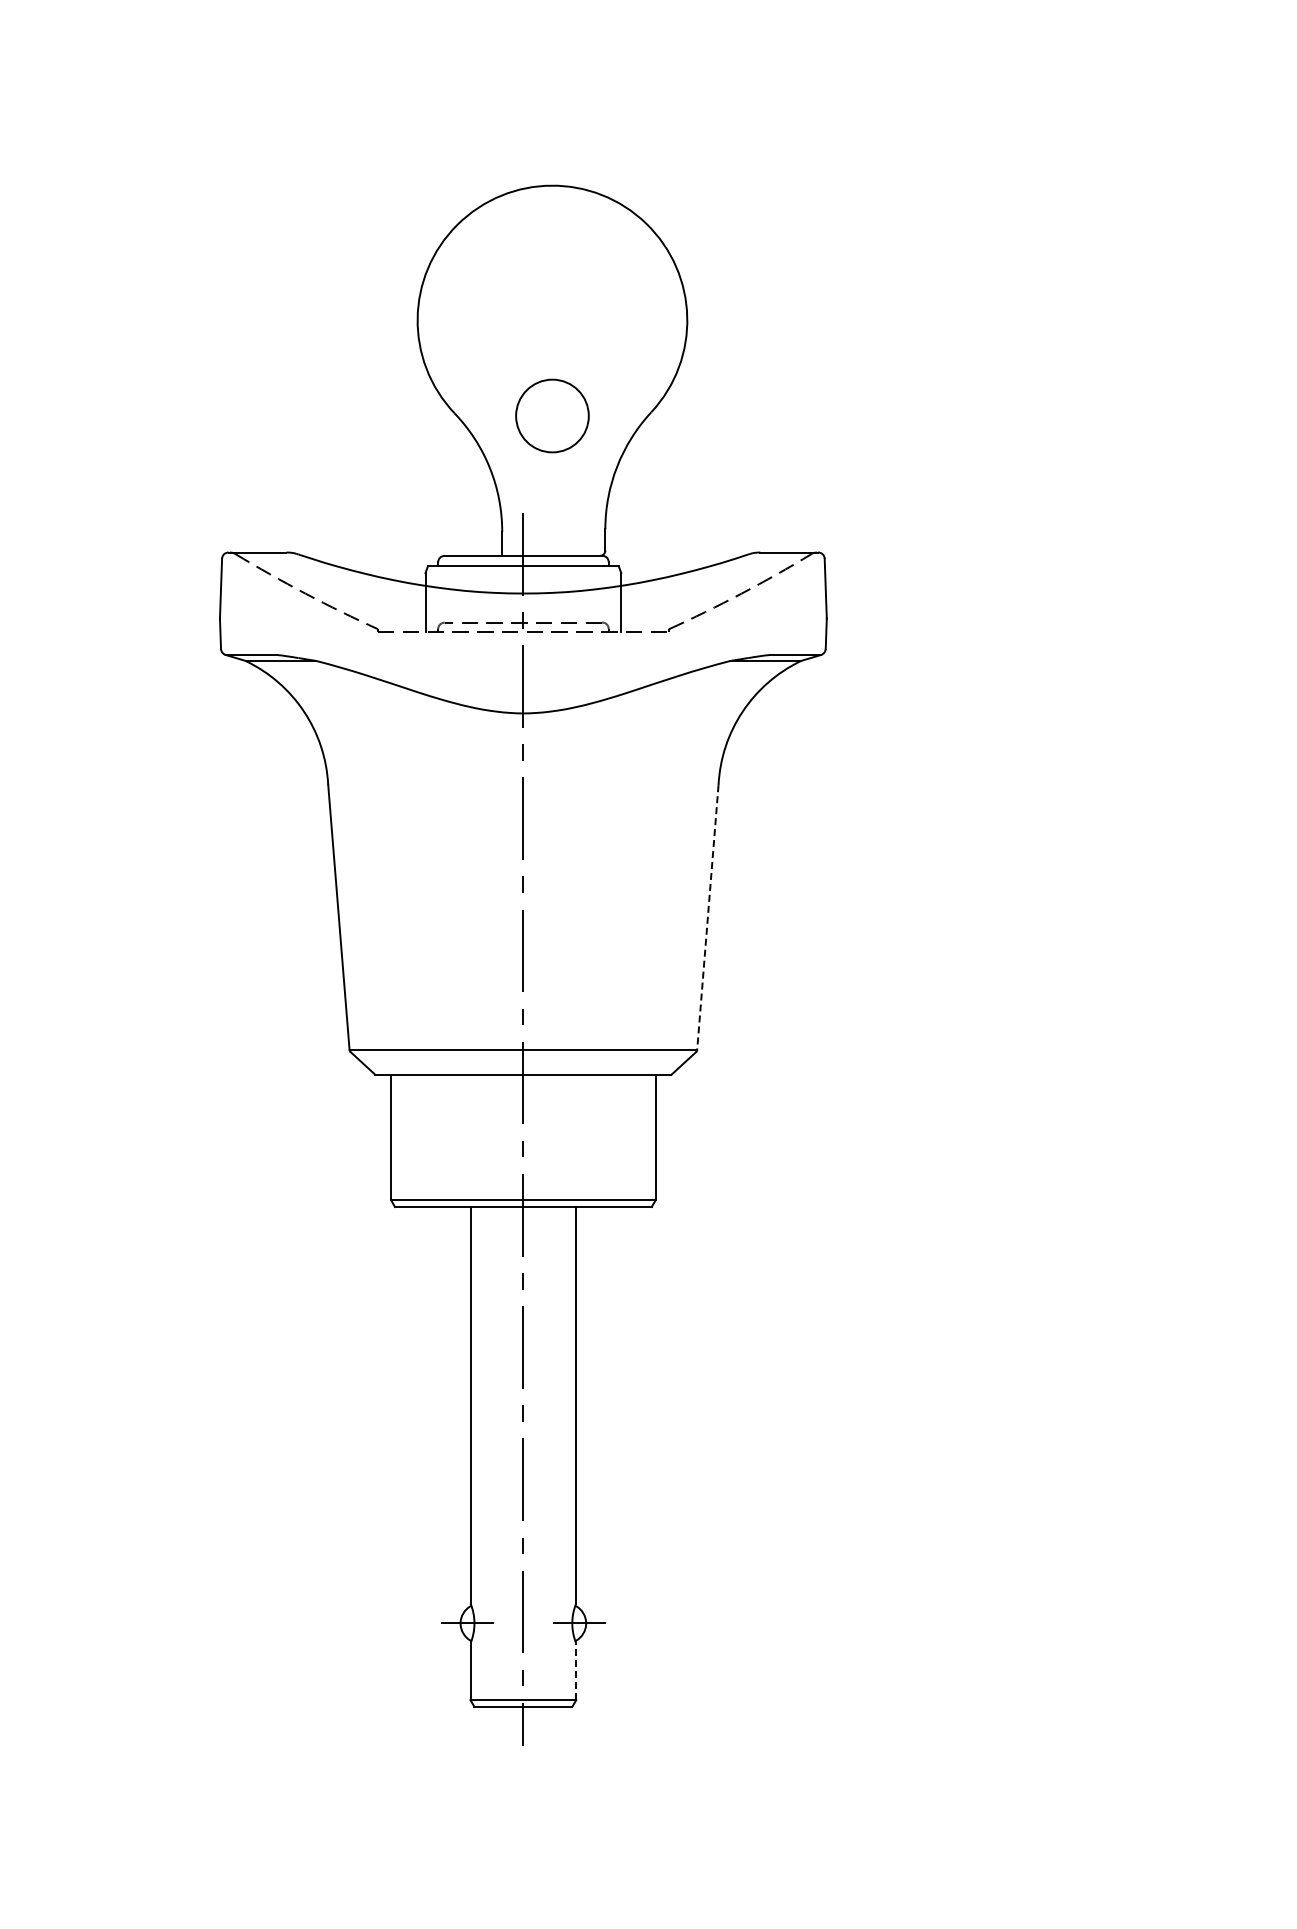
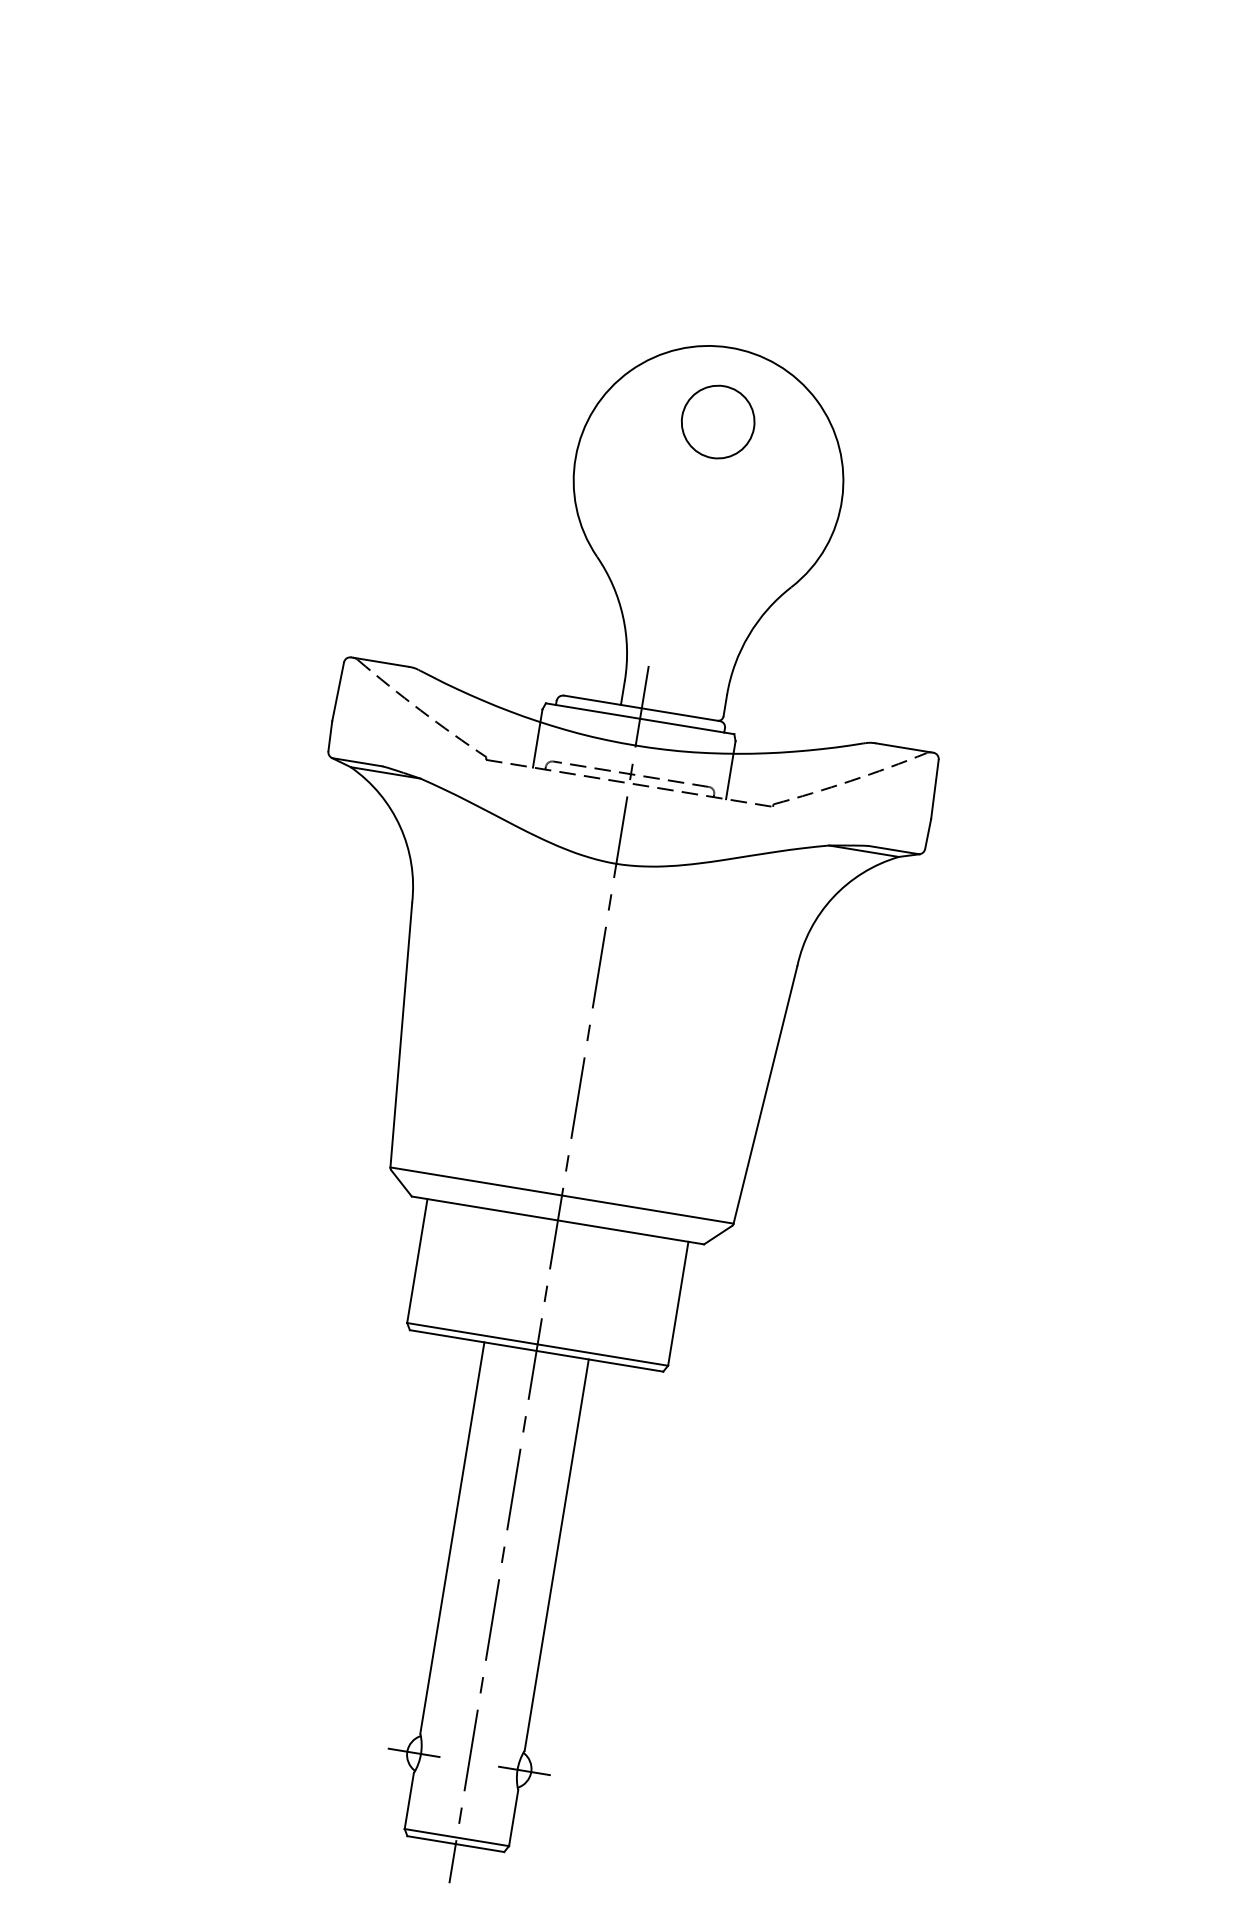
circle: (552, 415) -> (718, 421), moved
line: (707, 917) -> (765, 1094), dashed -> solid
line: (576, 1671) -> (513, 1817), dashed -> solid

